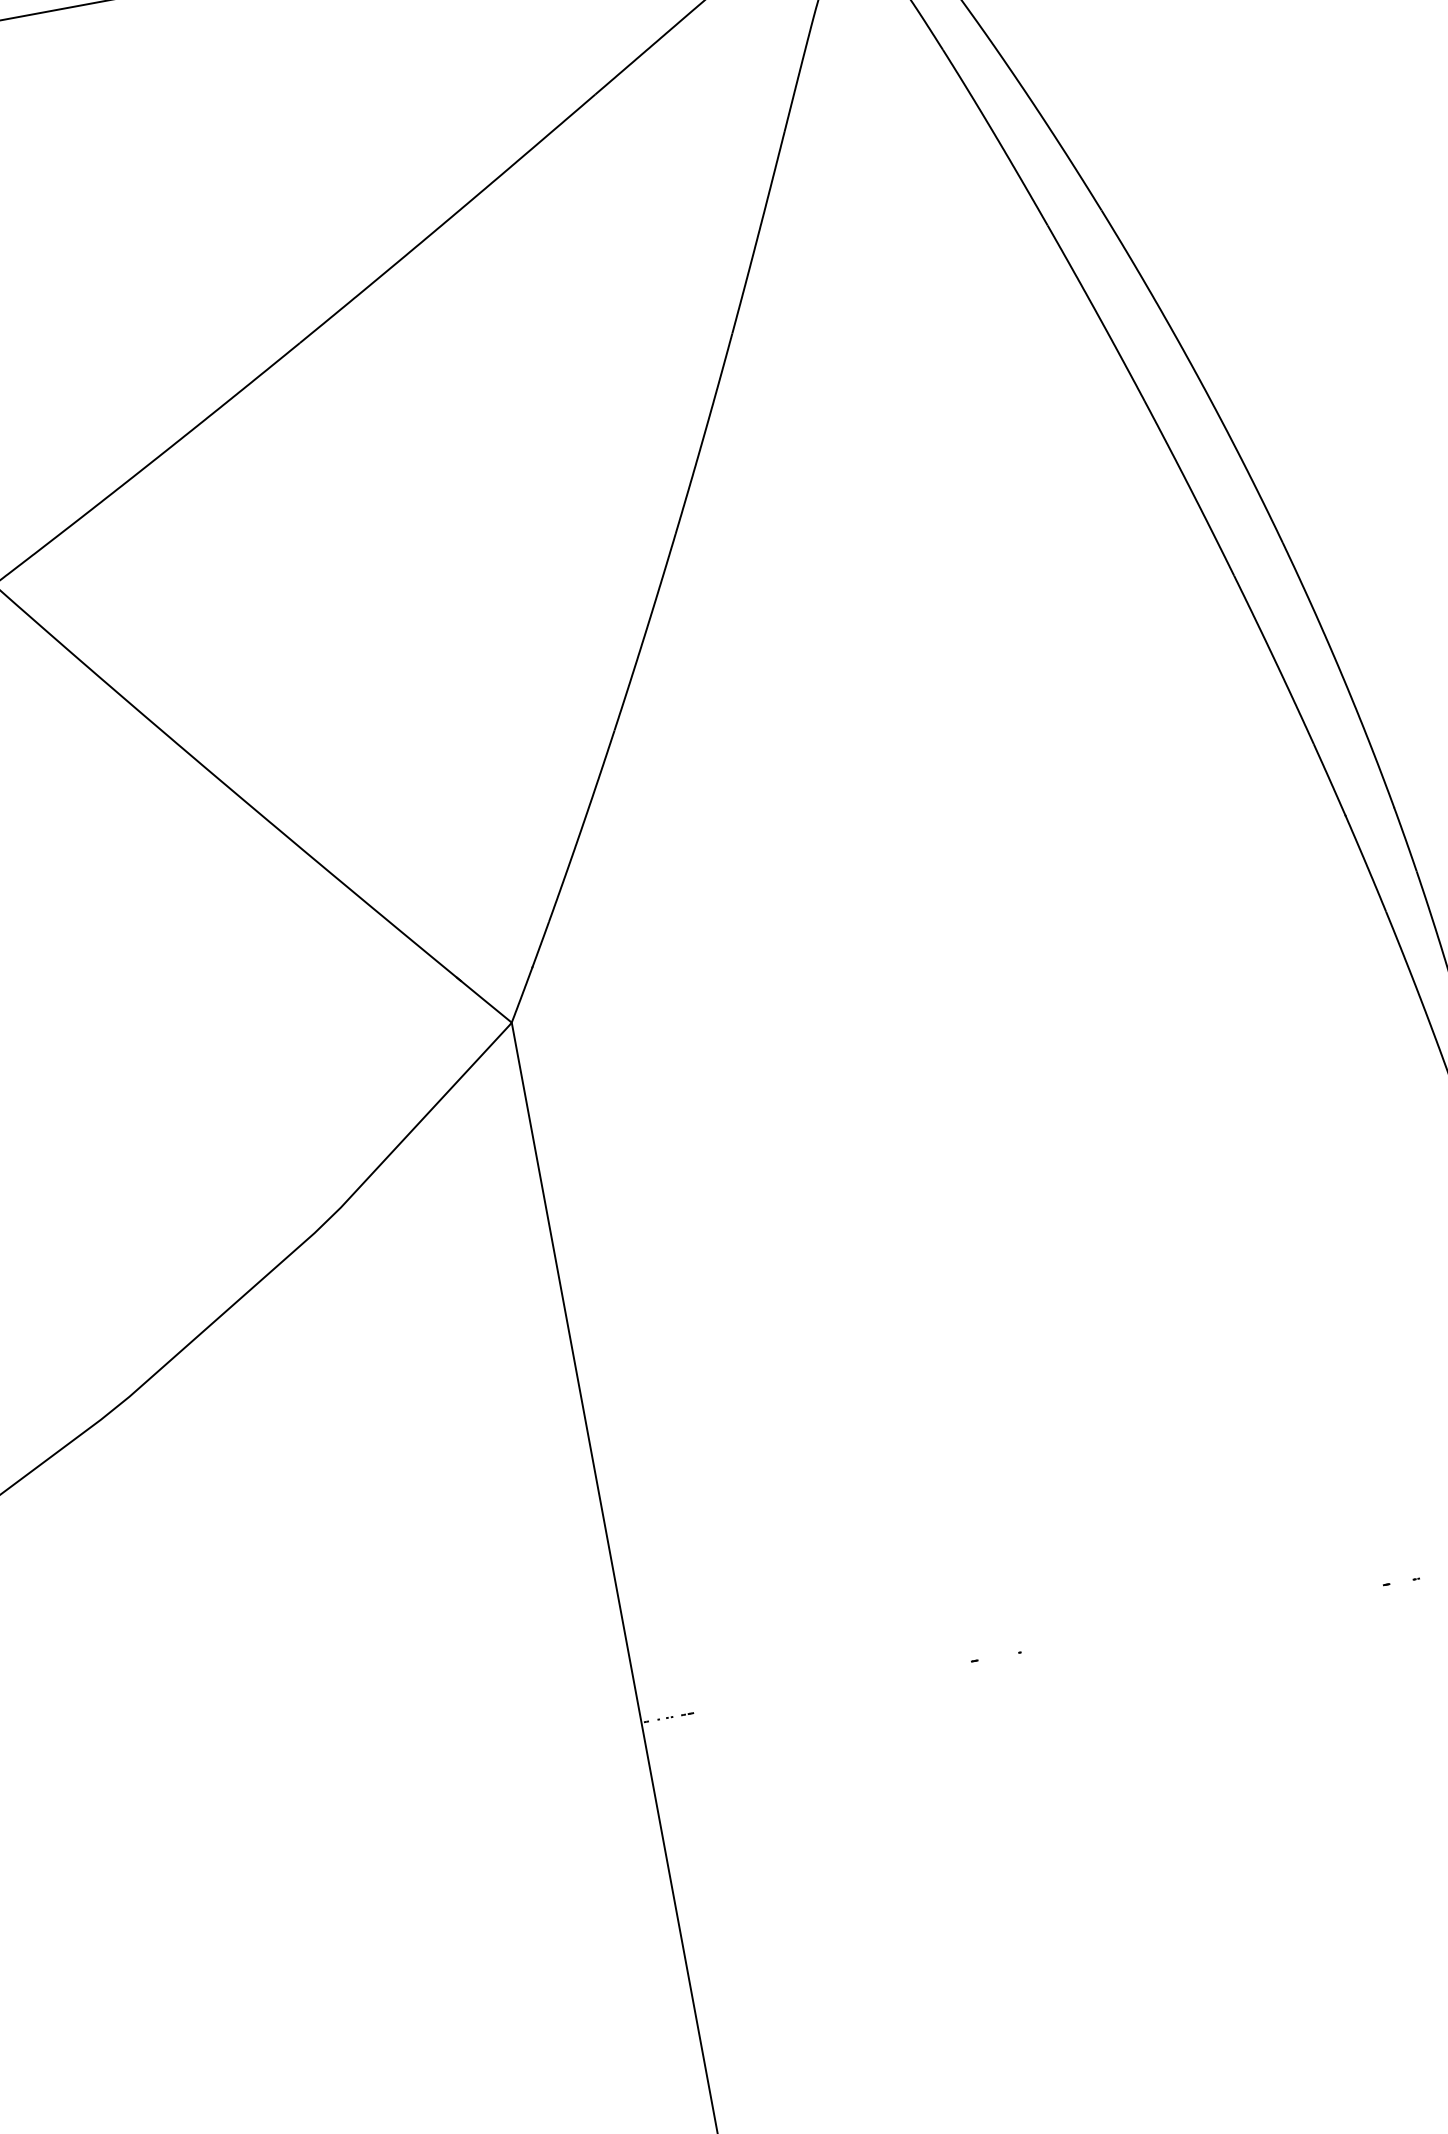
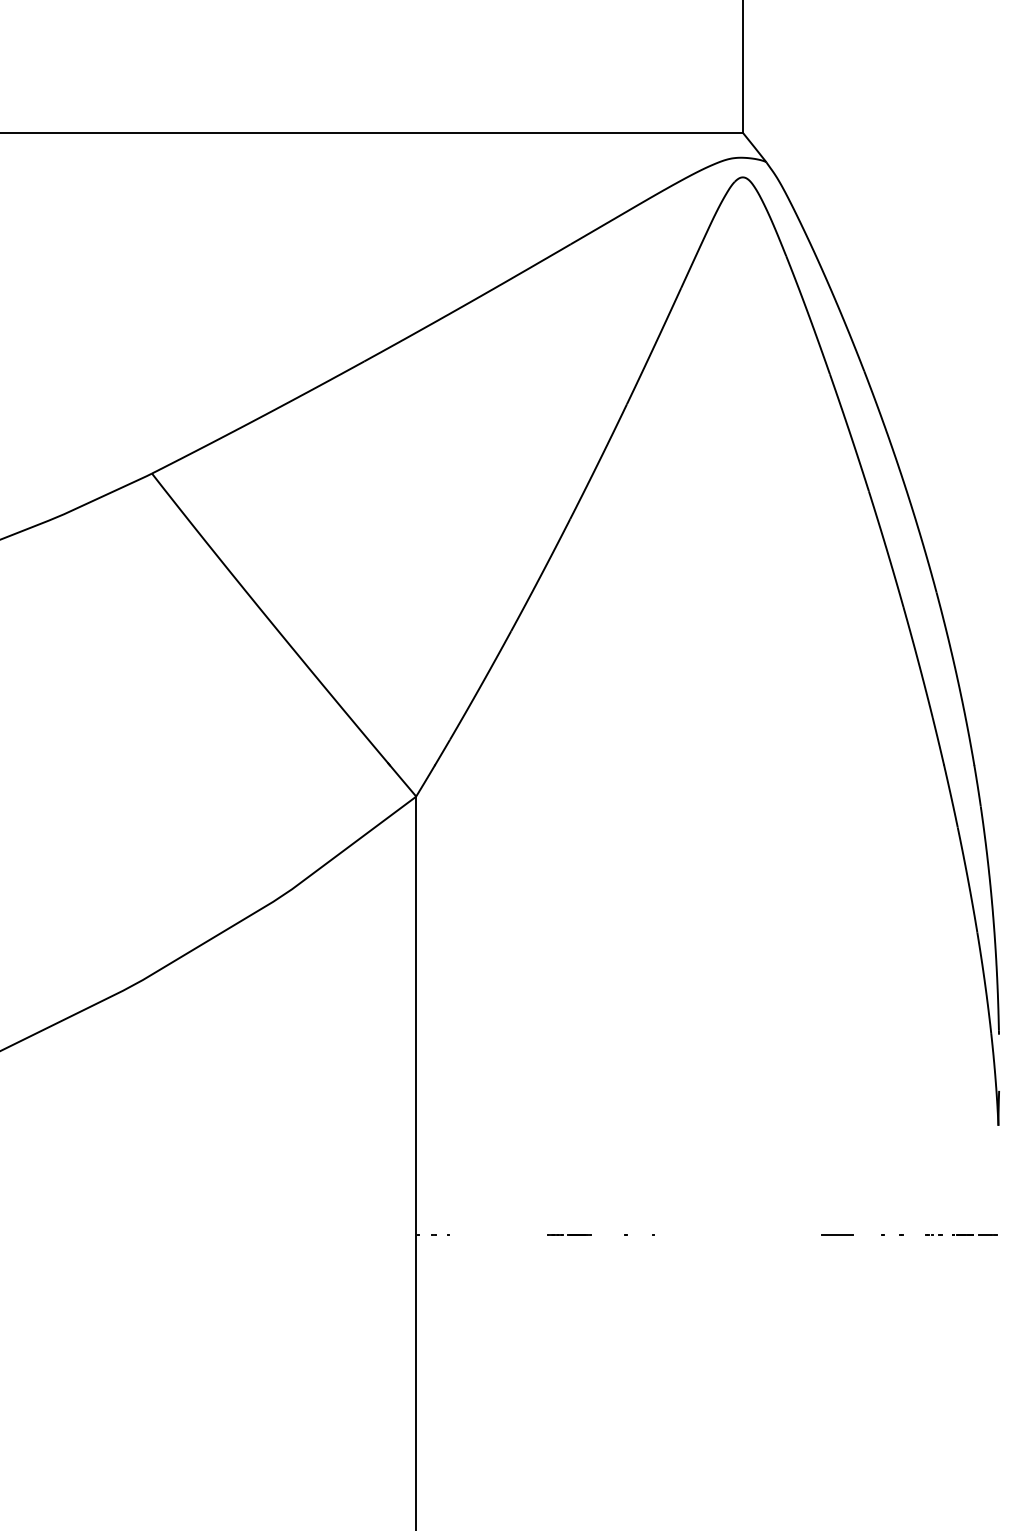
line: (1314, 1597) -> (837, 1234), added
line: (886, 1676) -> (569, 1234), added

